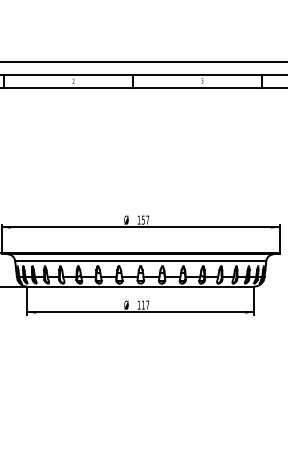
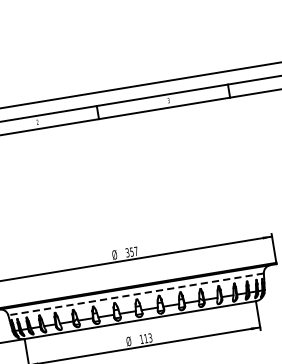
text: (138, 219) -> (126, 252), 157 -> 357
line: (140, 261) -> (135, 294), solid -> dashed
text: (147, 304) -> (150, 337), 117 -> 113

